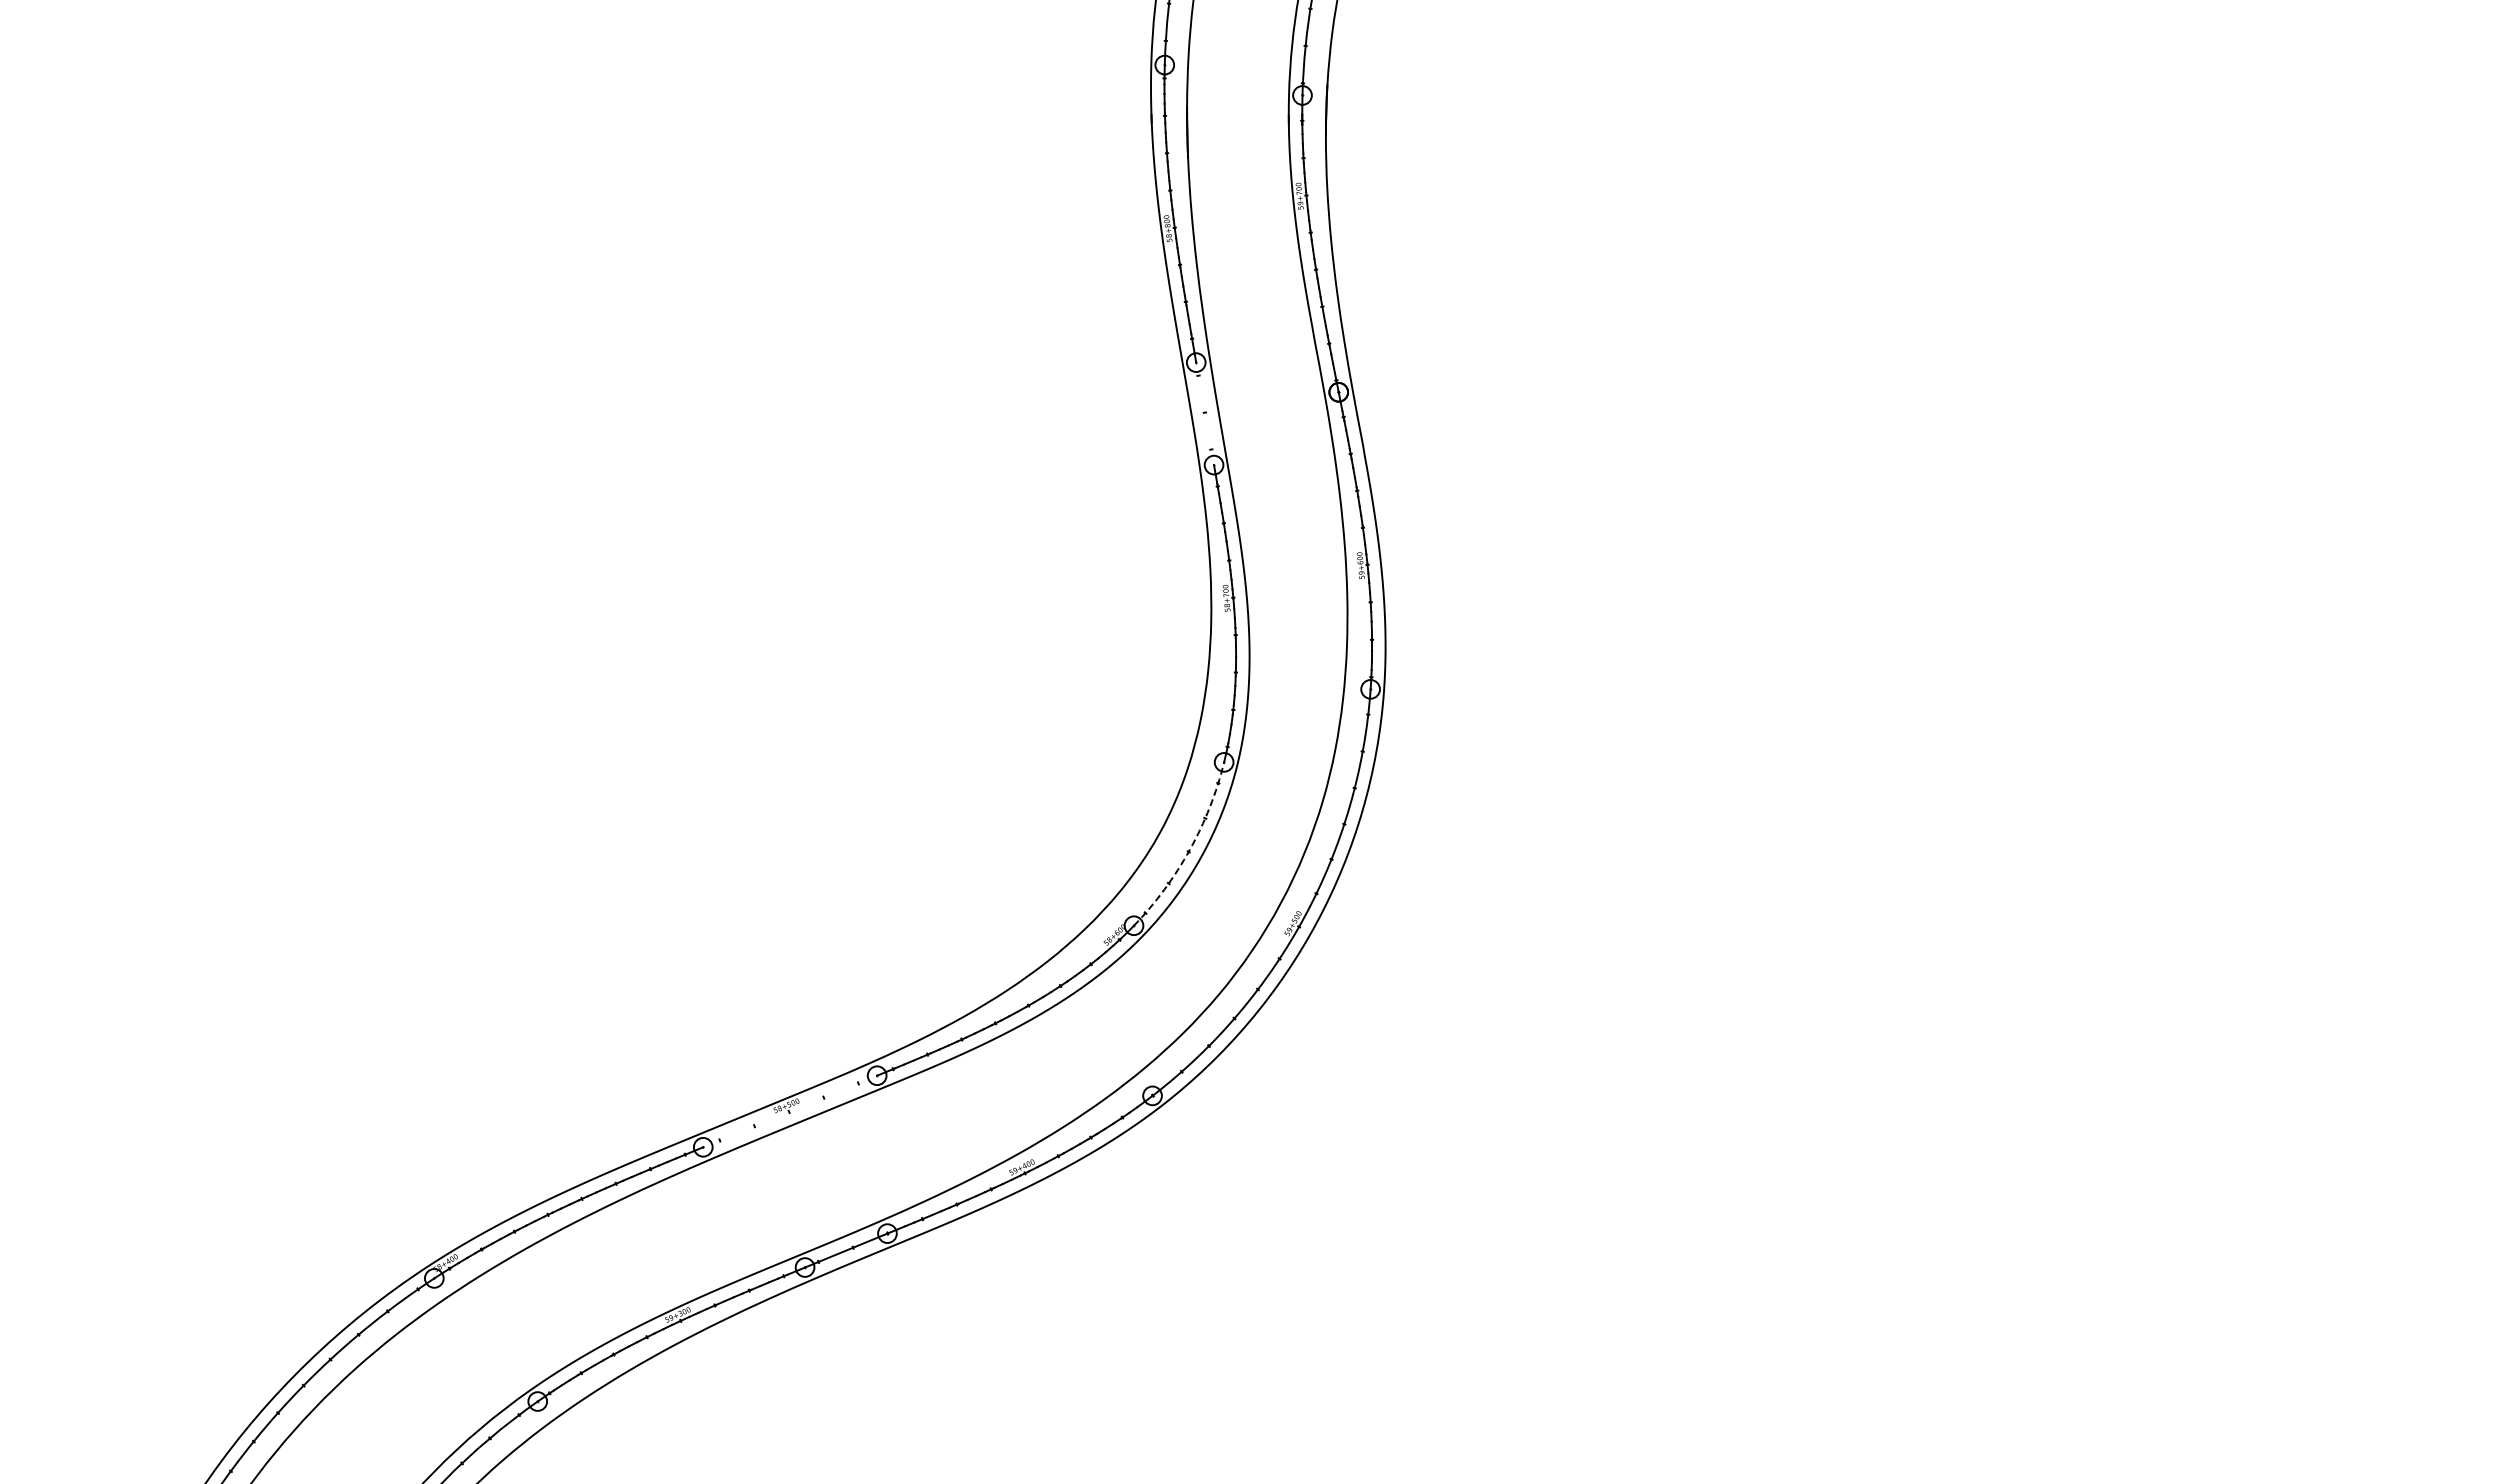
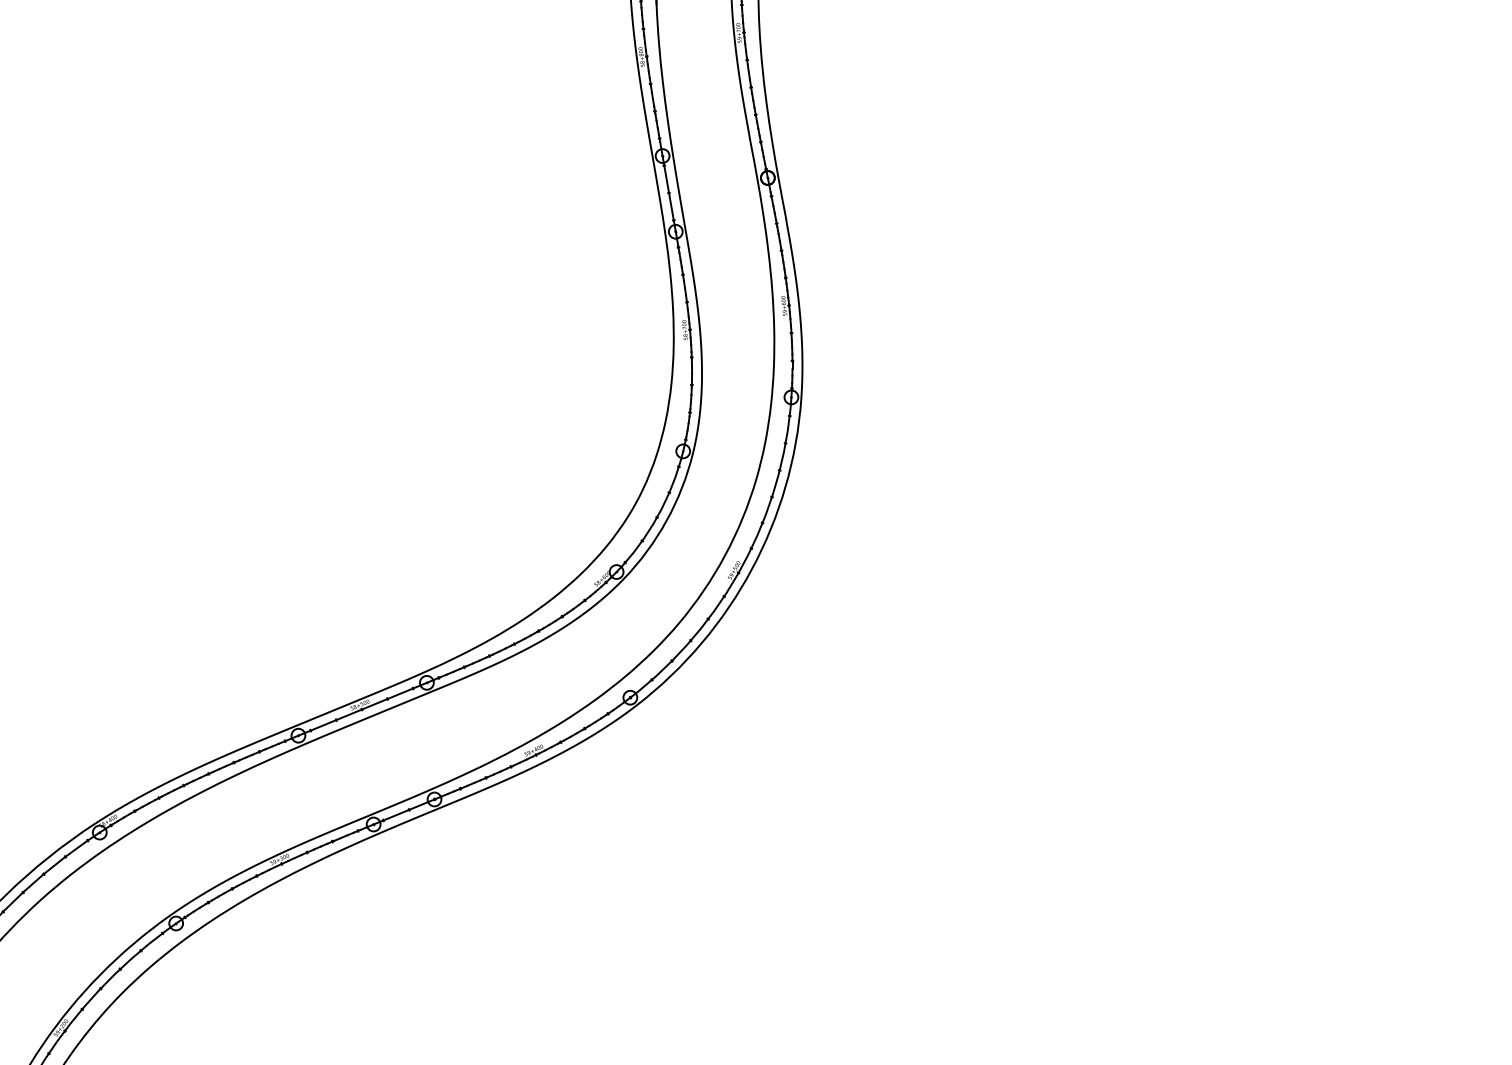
line: (1205, 413) -> (669, 193), added
arc: (1189, 849) -> (657, 515), dashed -> solid
line: (790, 1111) -> (362, 709), added

